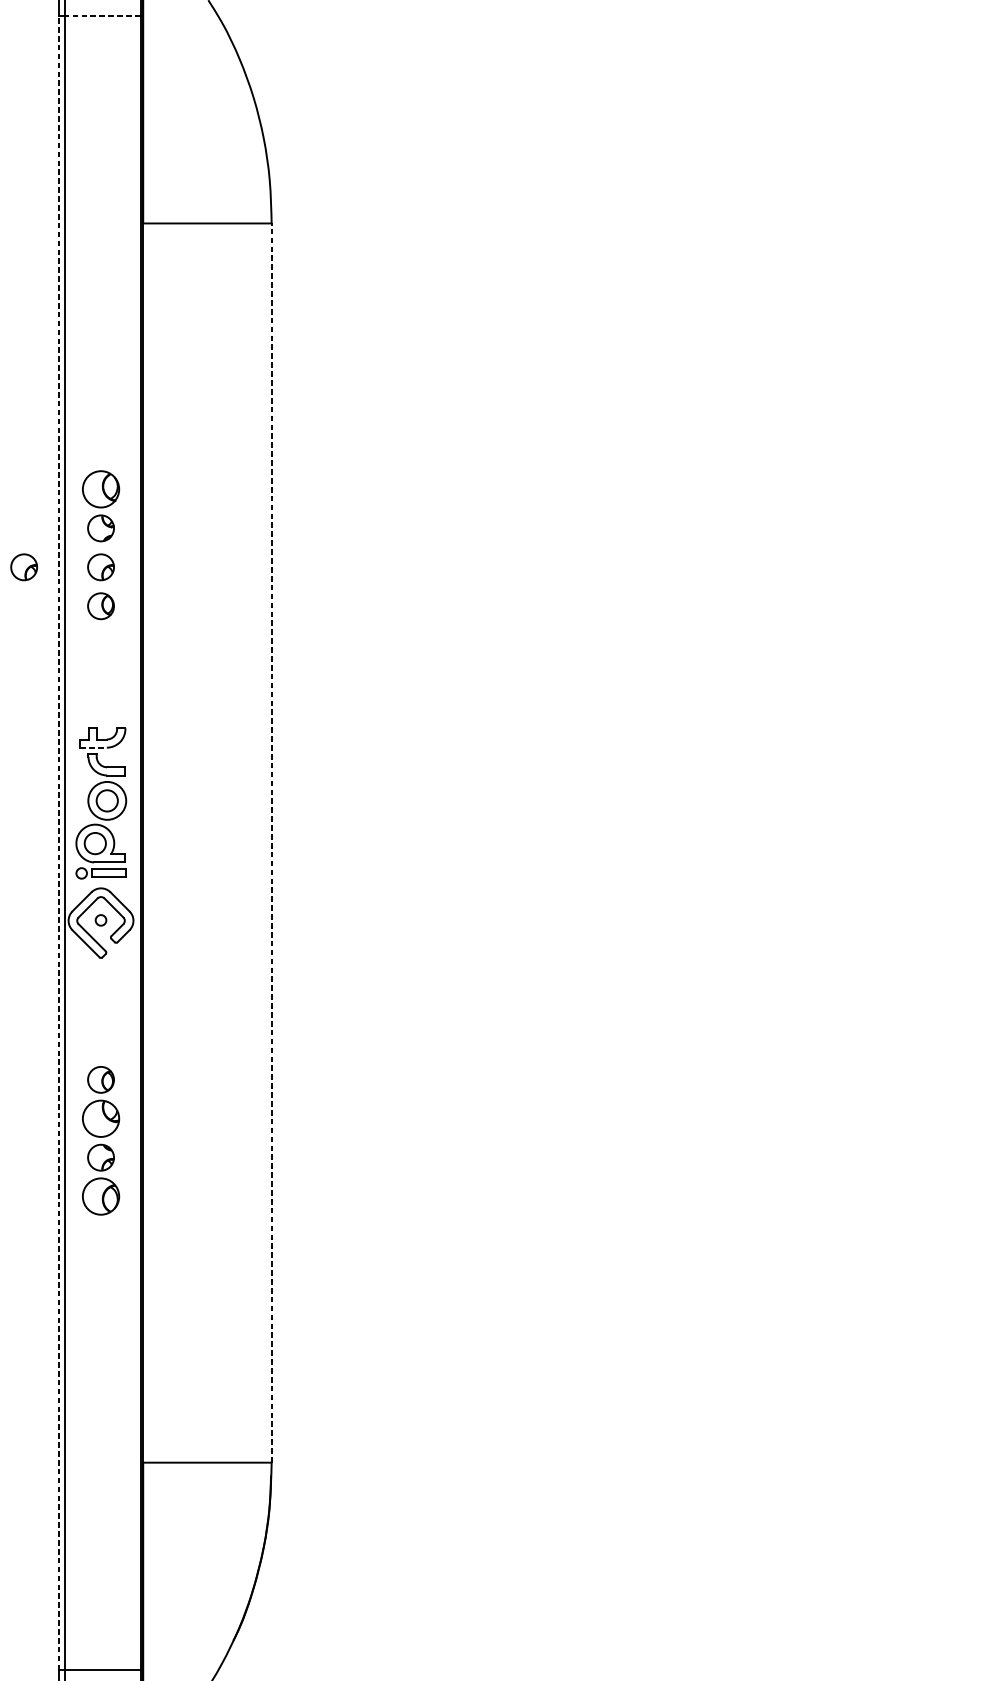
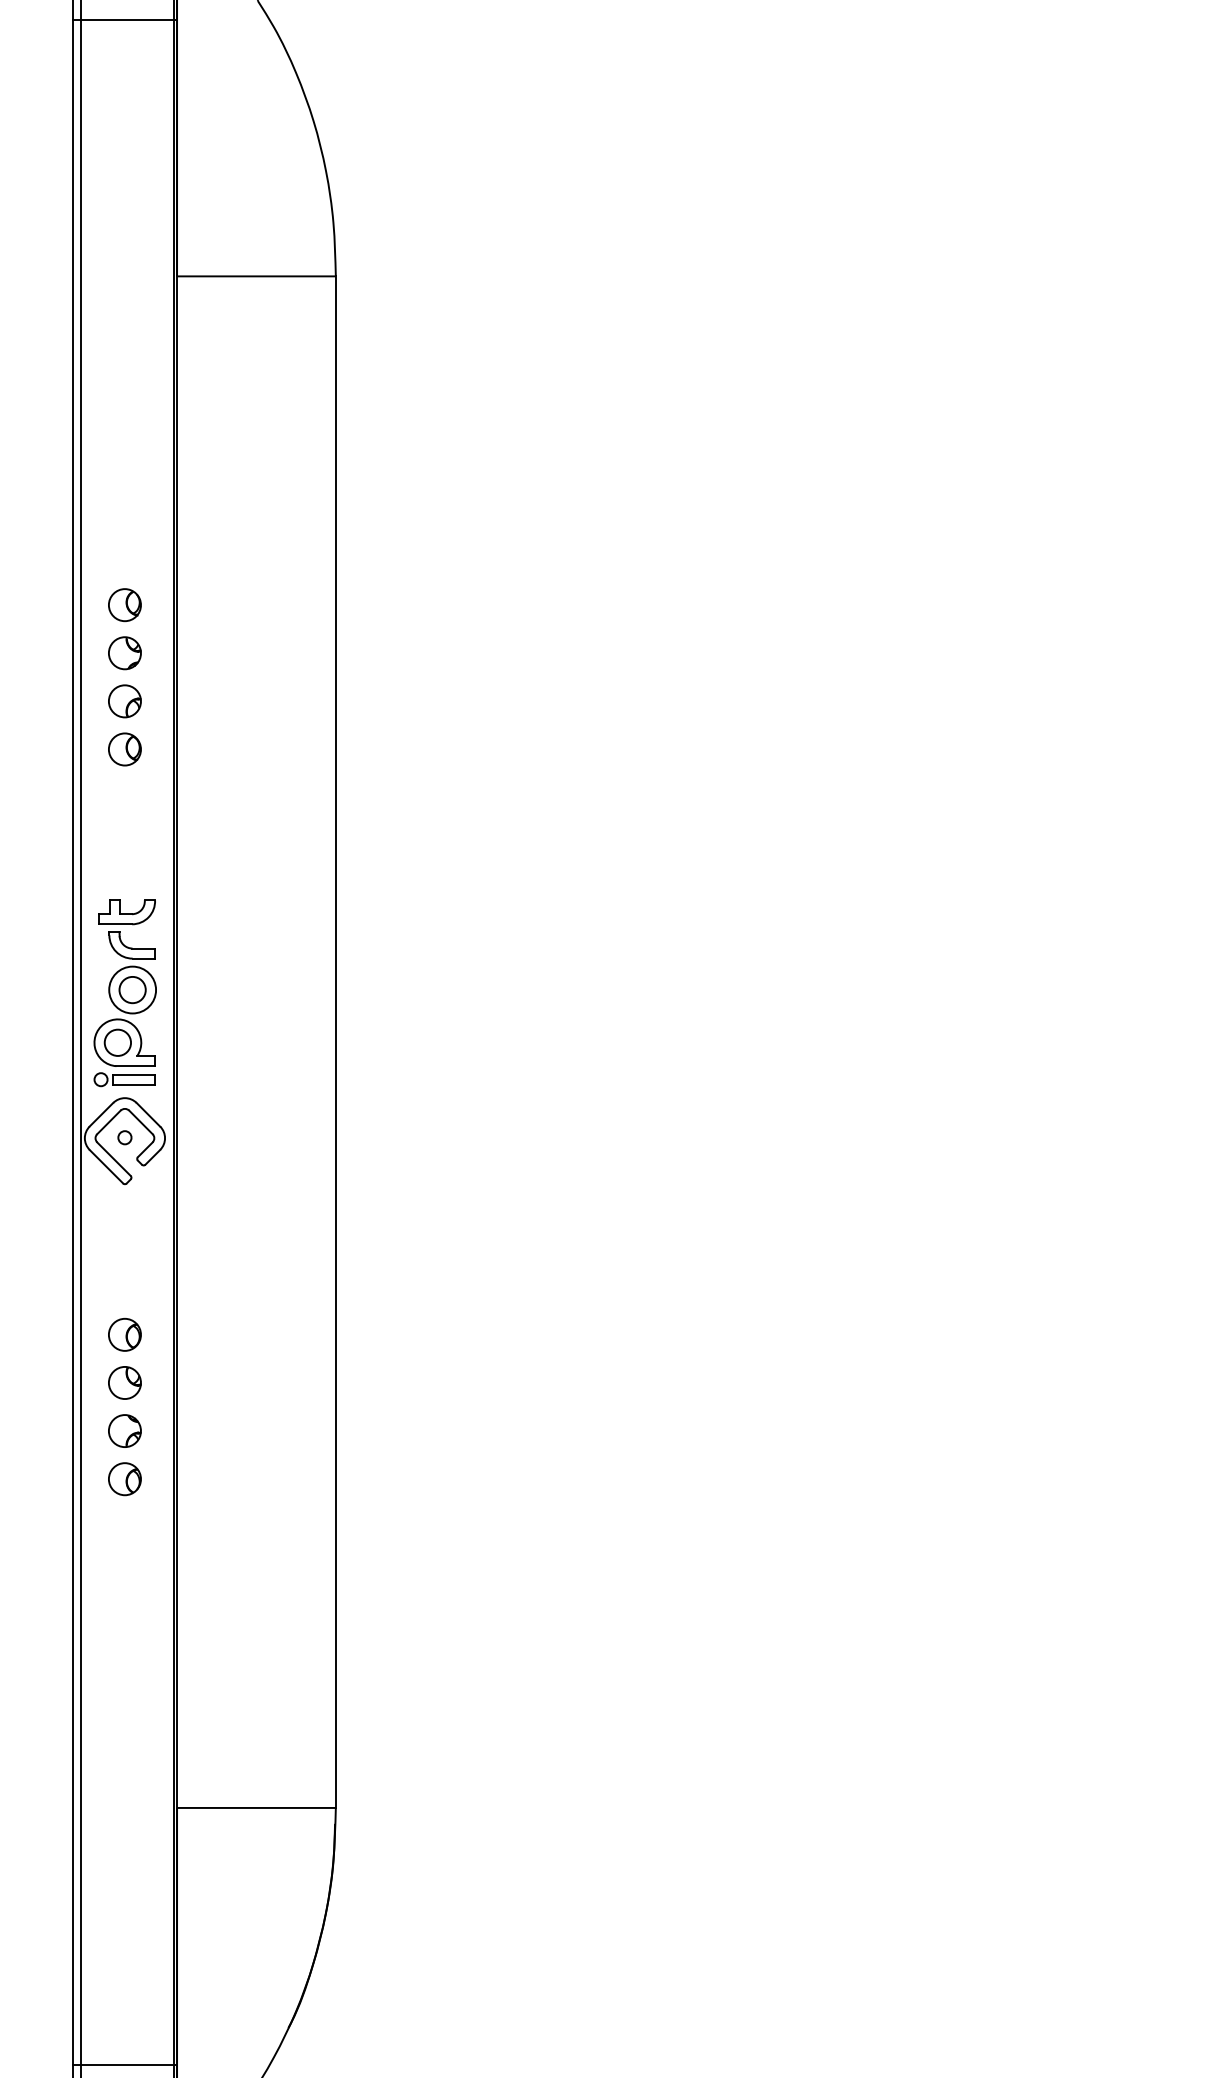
line: (103, 15) -> (127, 19), dashed -> solid
part: (100, 489) -> (124, 605), size x0.71
part: (23, 567) -> (29, 701), removed
line: (94, 747) -> (116, 924), dashed -> solid
line: (58, 842) -> (72, 1041), dashed -> solid
line: (271, 843) -> (335, 1042), dashed -> solid
part: (100, 1118) -> (124, 1382), size x0.71
part: (100, 1196) -> (124, 1479), size x0.71

